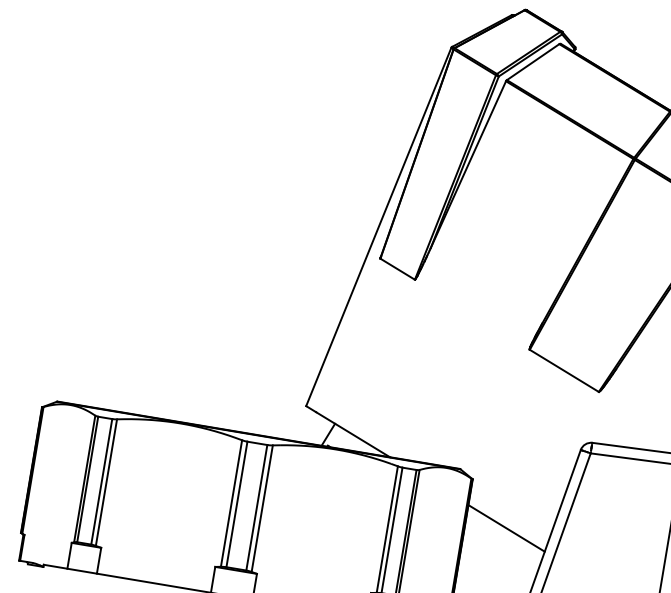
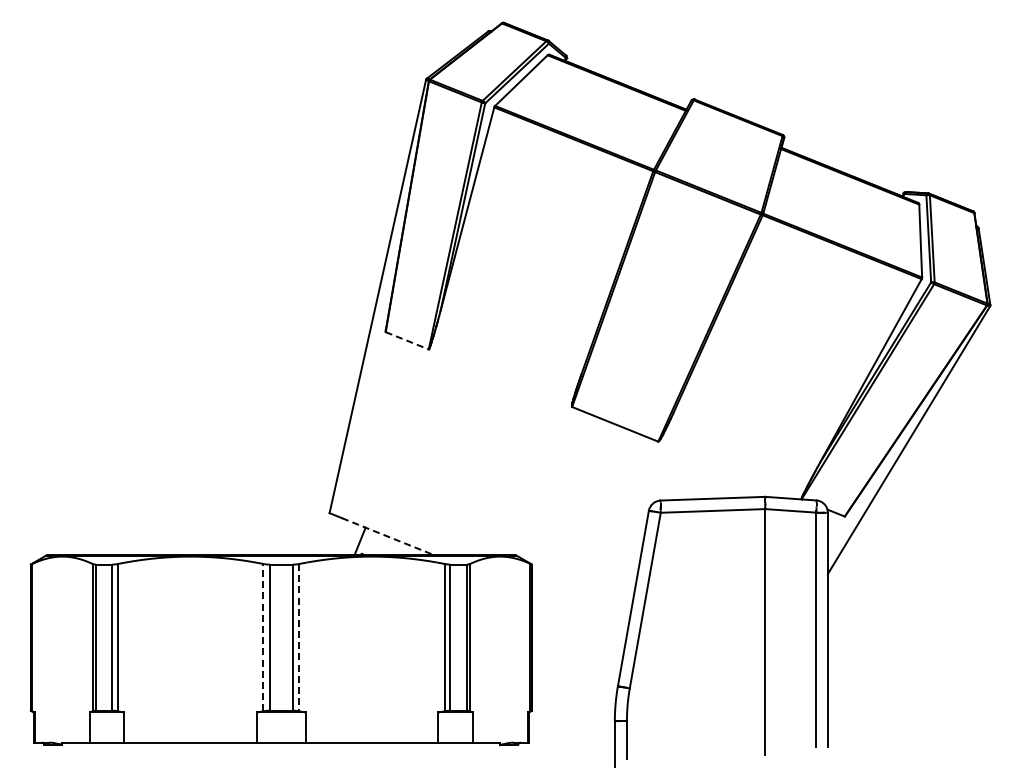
line: (397, 269) -> (407, 340), solid -> dashed
line: (353, 434) -> (388, 536), solid -> dashed
line: (231, 503) -> (263, 637), solid -> dashed
line: (262, 508) -> (299, 637), solid -> dashed
line: (506, 528) -> (579, 613), removed

